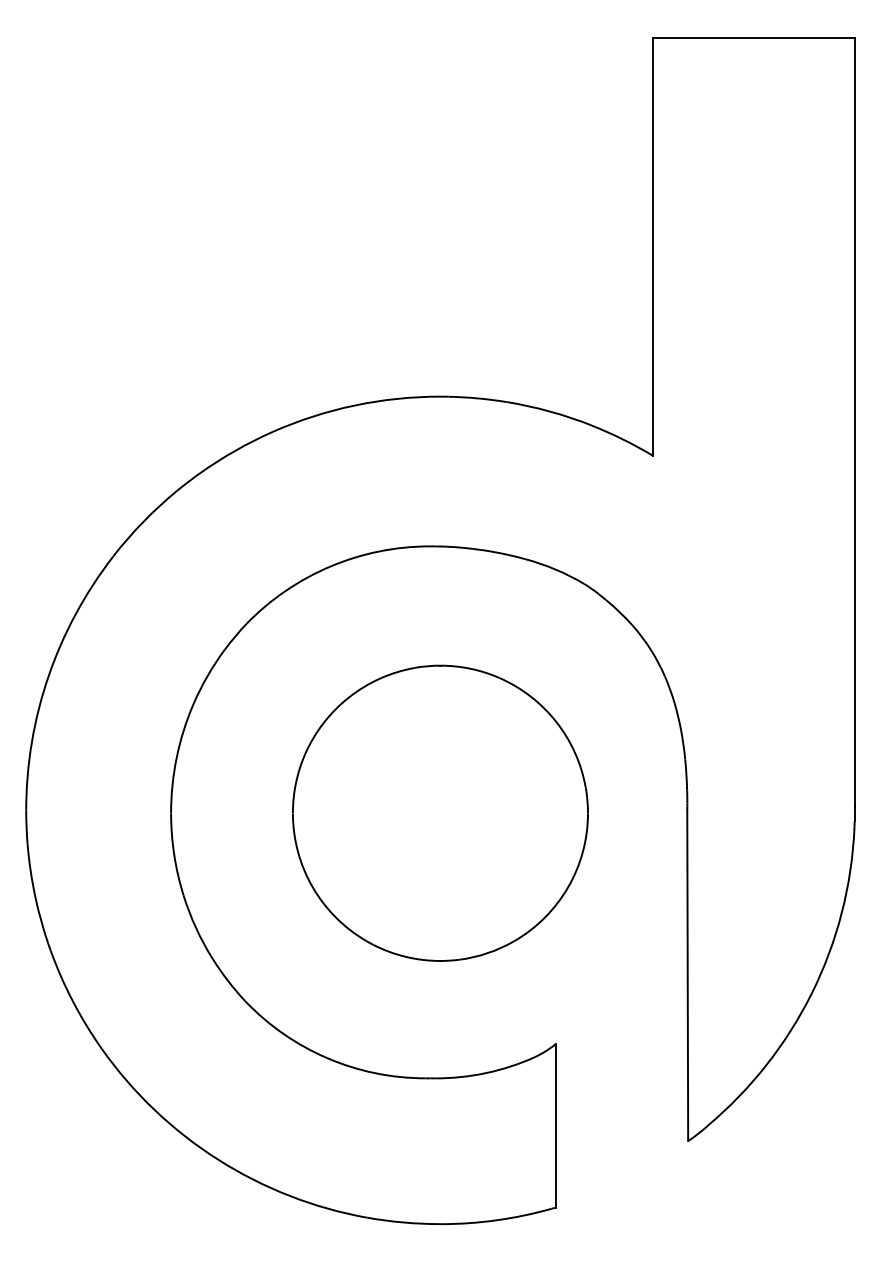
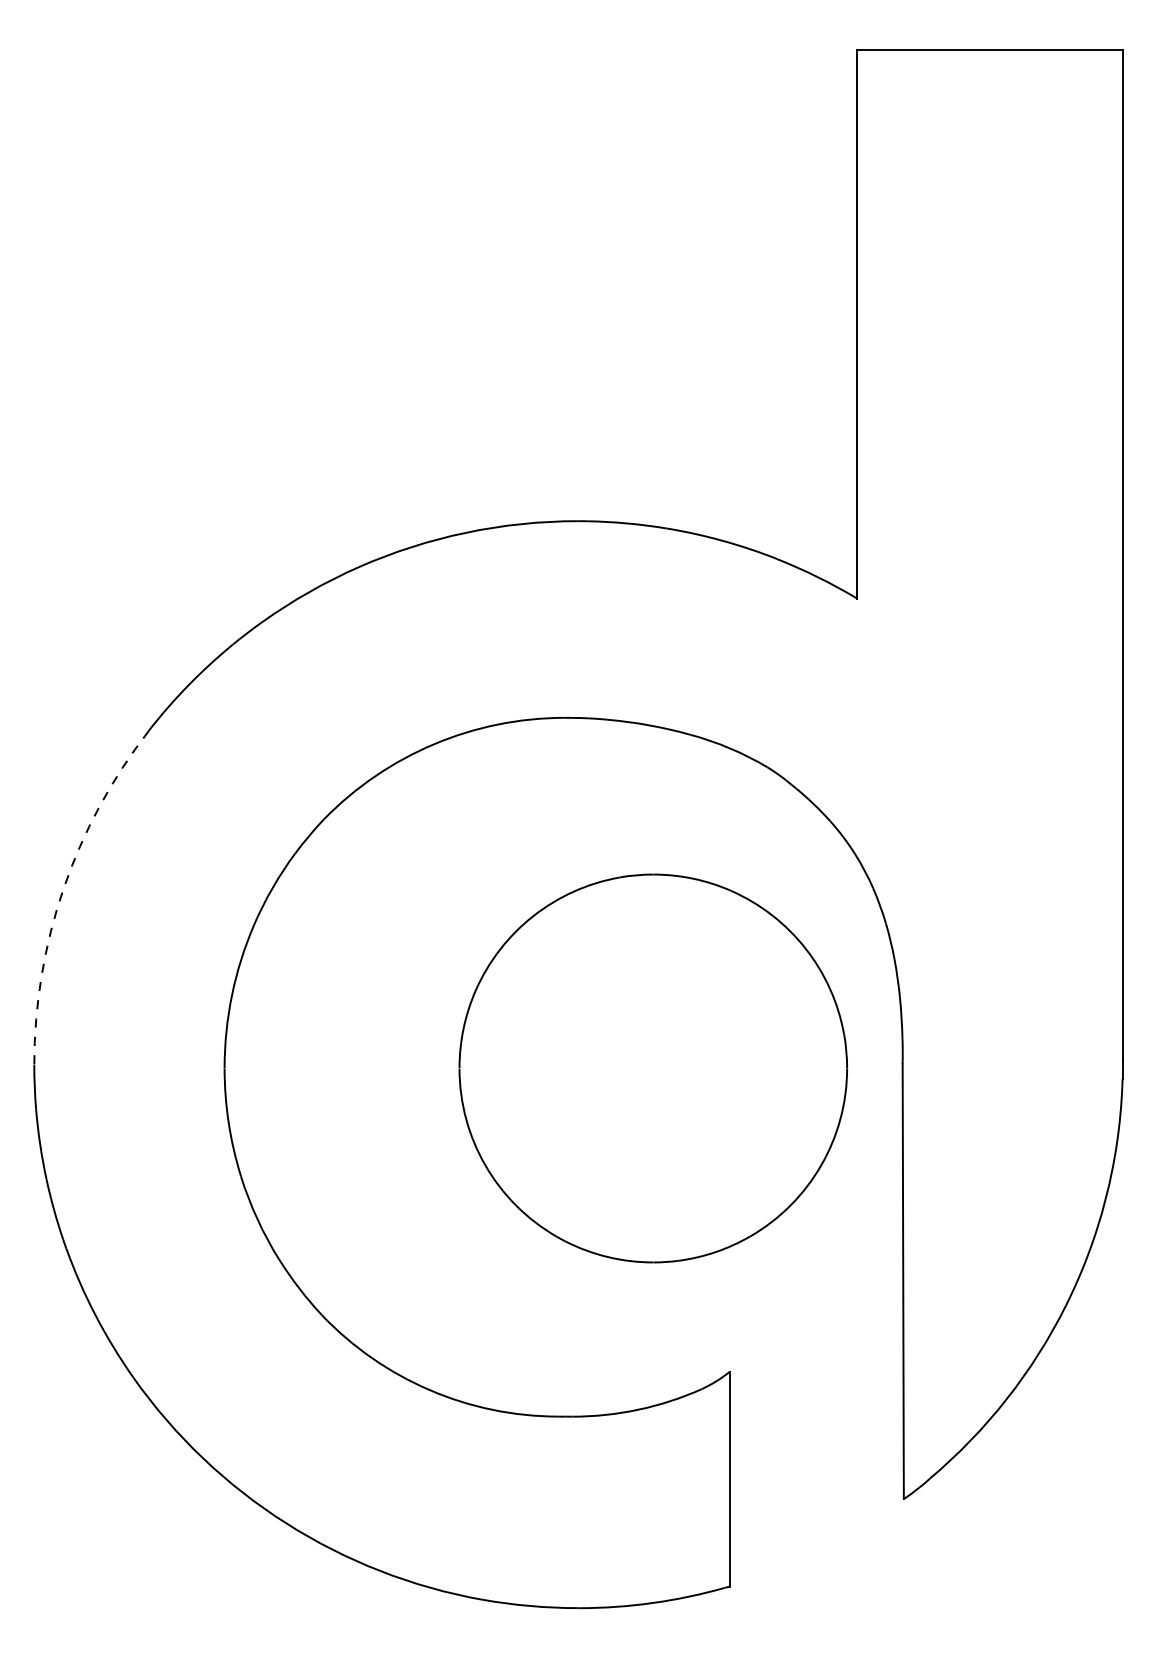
arc: (48, 676) -> (63, 888), solid -> dashed
part: (440, 812) -> (653, 1067), moved

